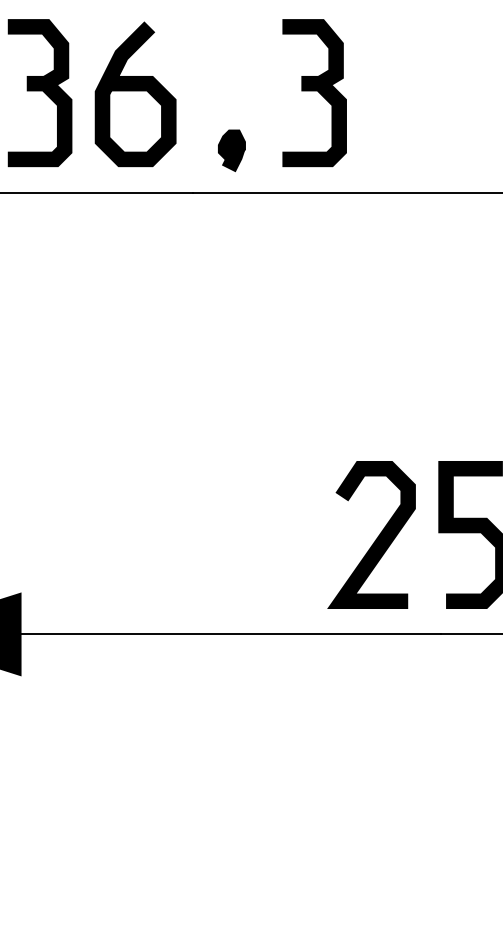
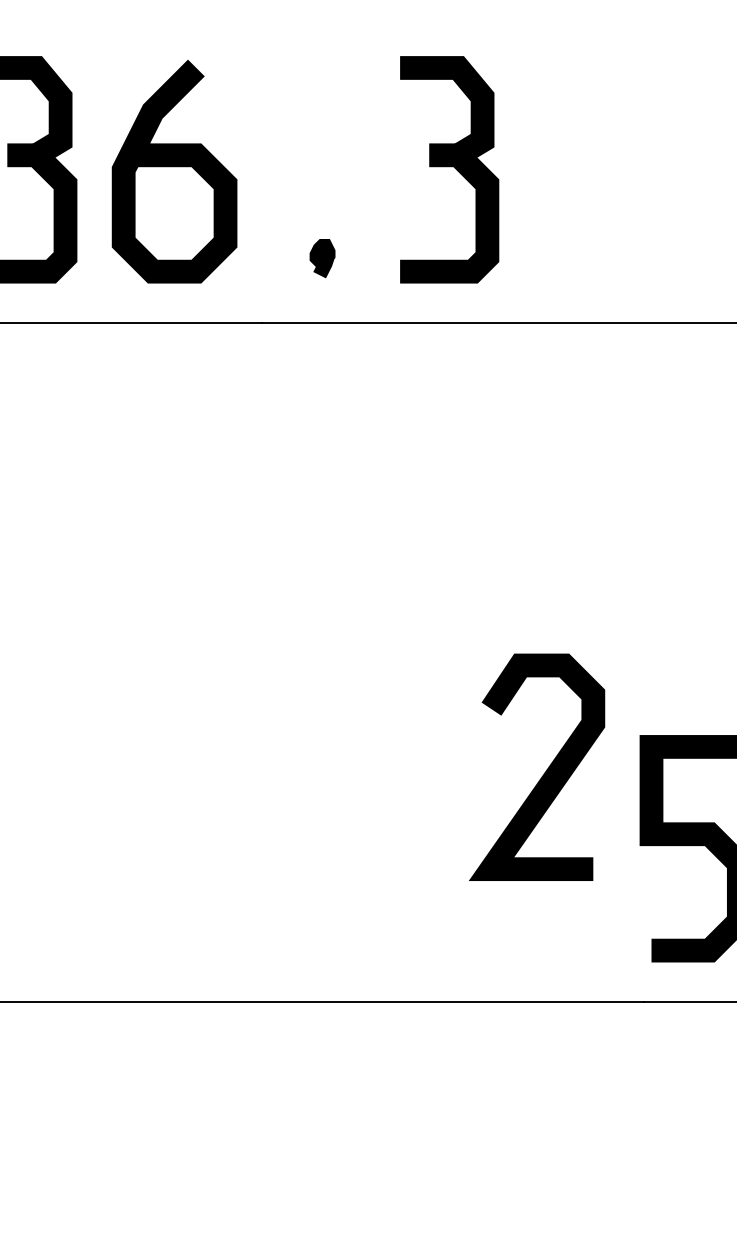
part: (231, 150) -> (321, 257), size x0.6
curve: (377, 536) -> (546, 769), moved

